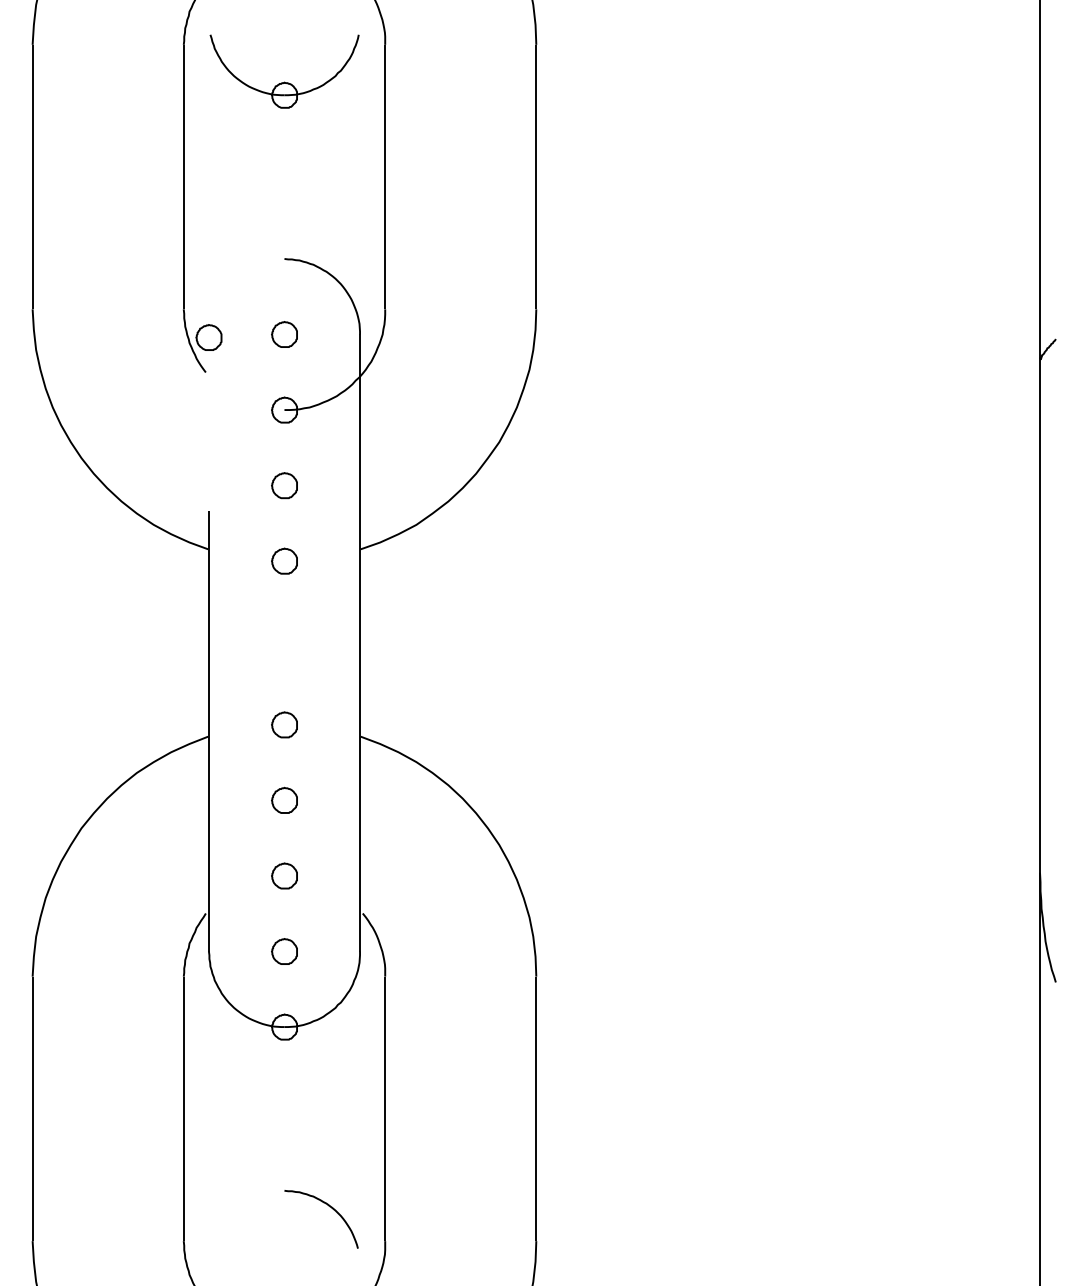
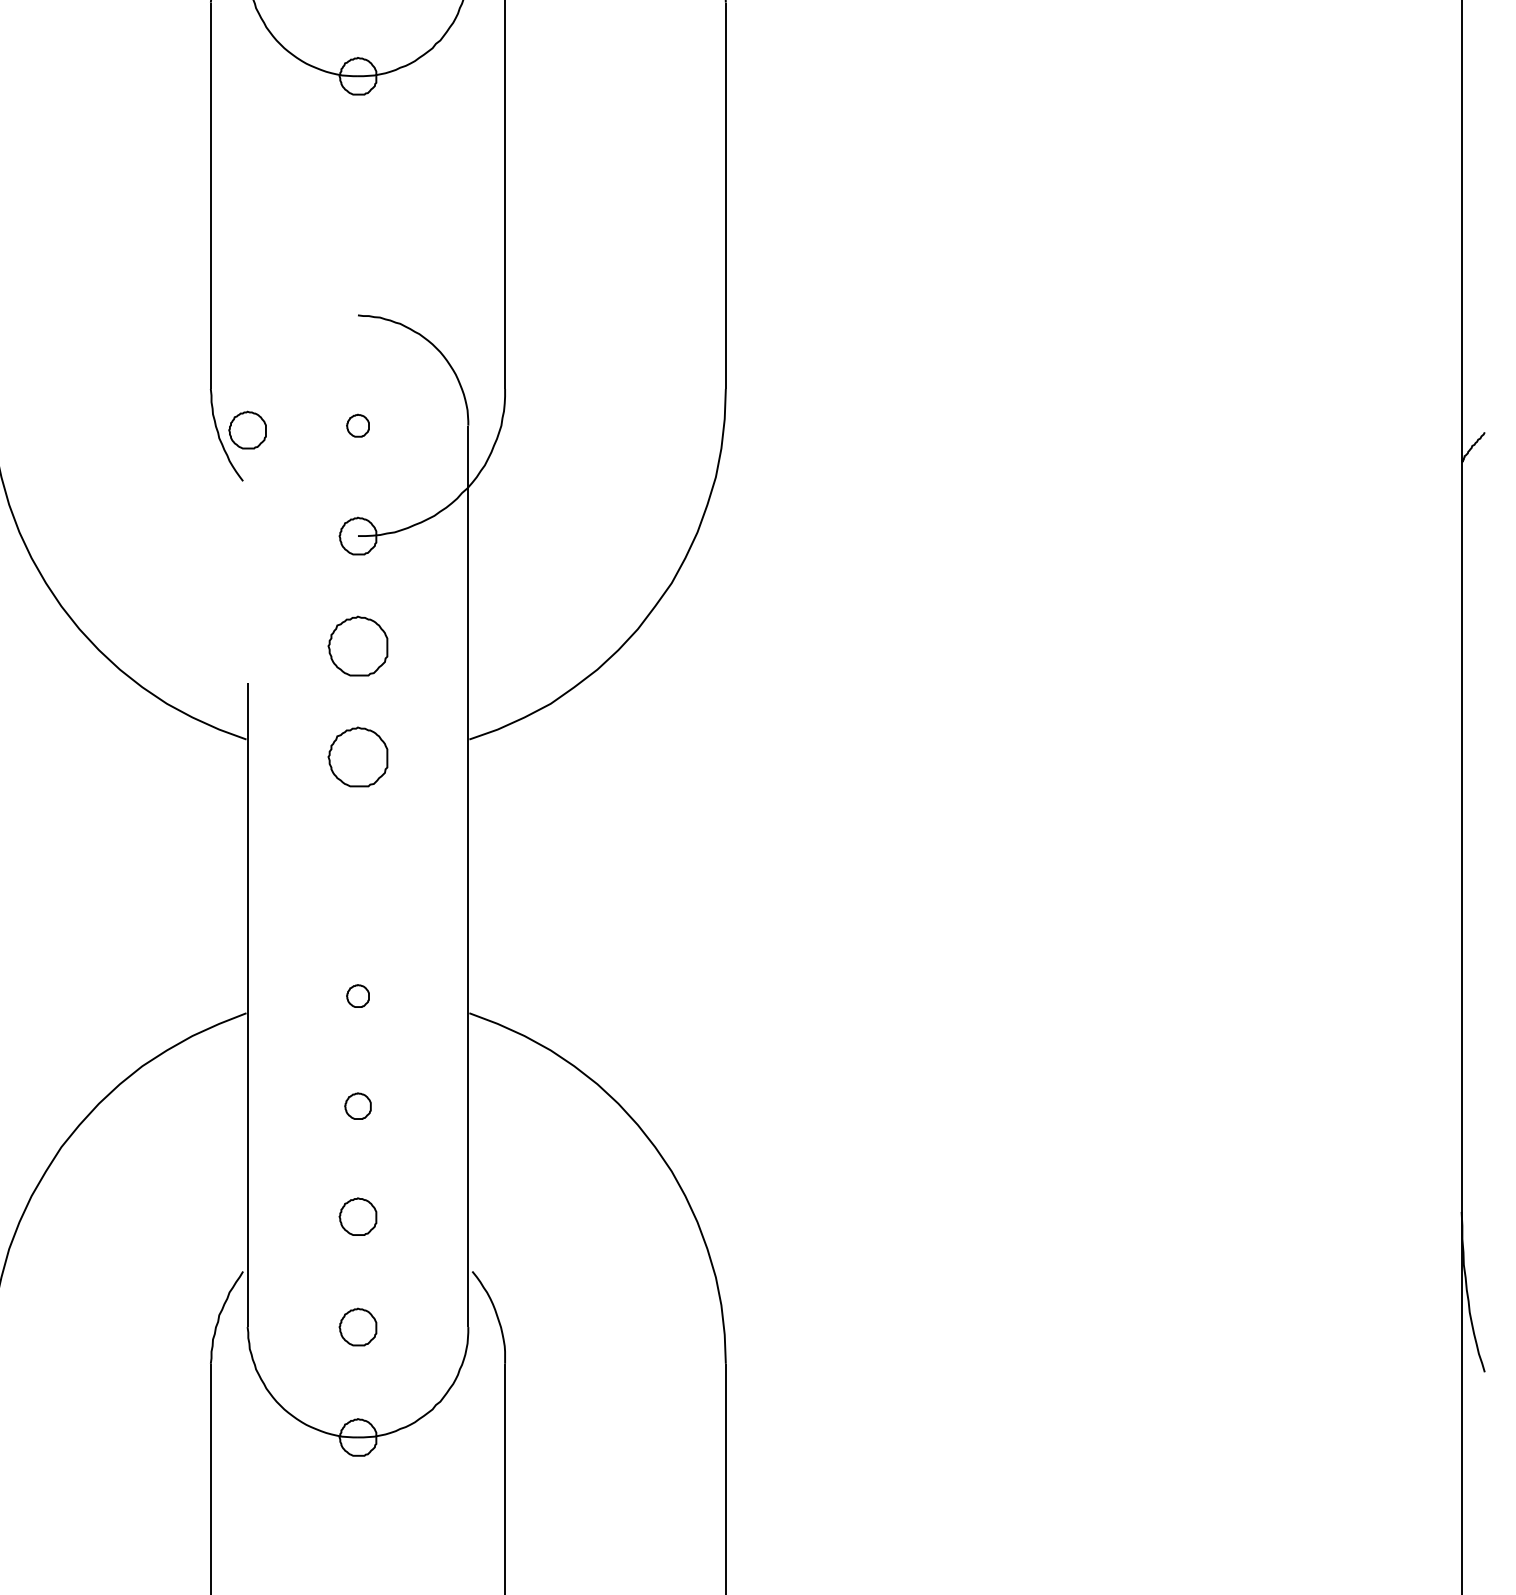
part: (284, 334) -> (357, 425), size x0.6
part: (284, 485) -> (357, 646), size x1.6
part: (284, 560) -> (357, 755), size x1.6
part: (284, 724) -> (357, 995), size x0.6
part: (284, 799) -> (357, 1104), size x0.7

